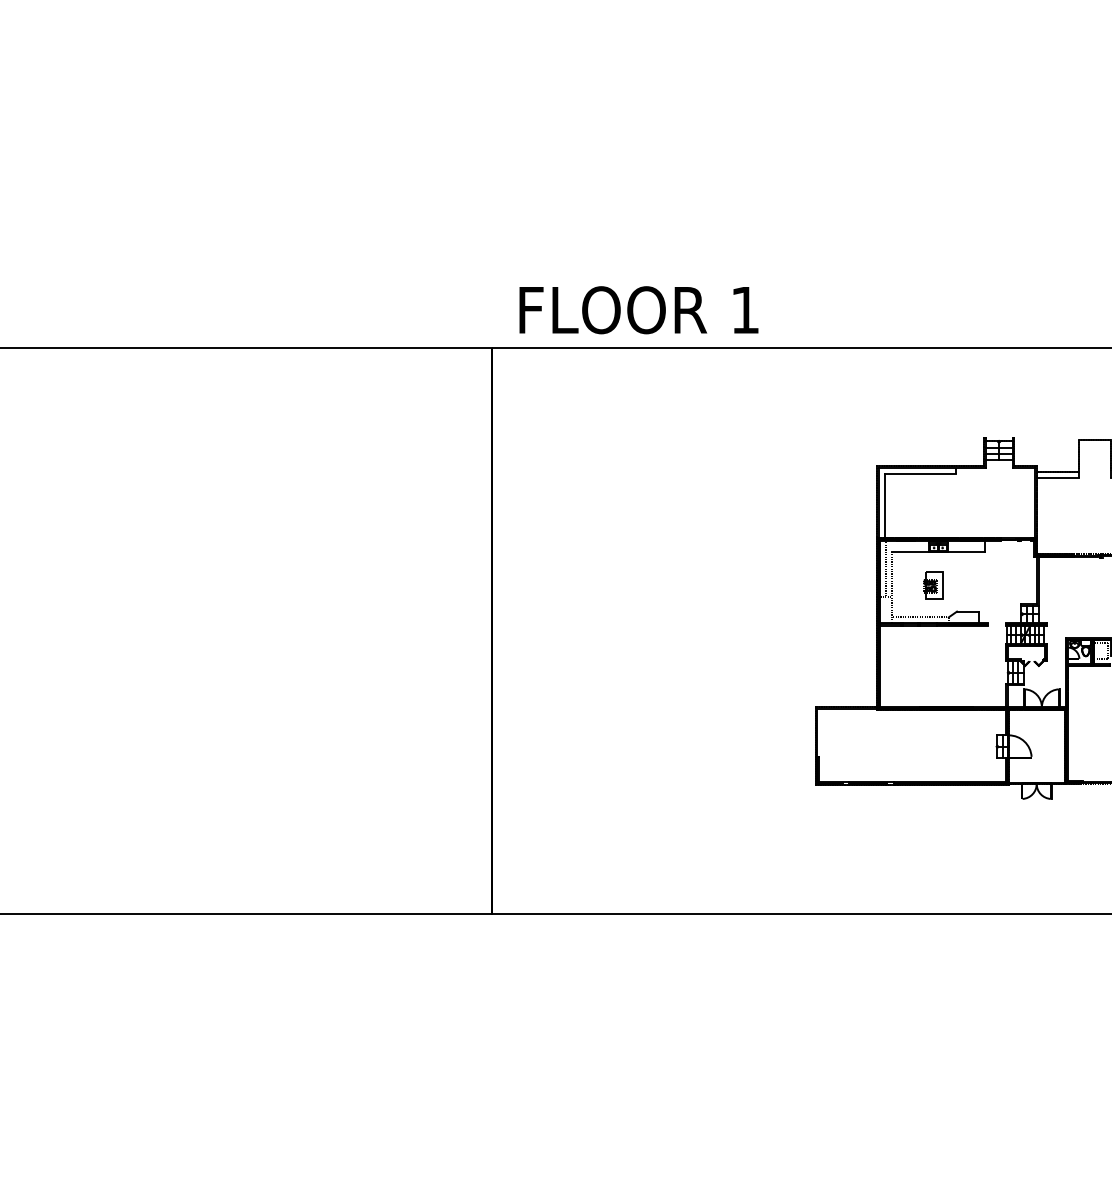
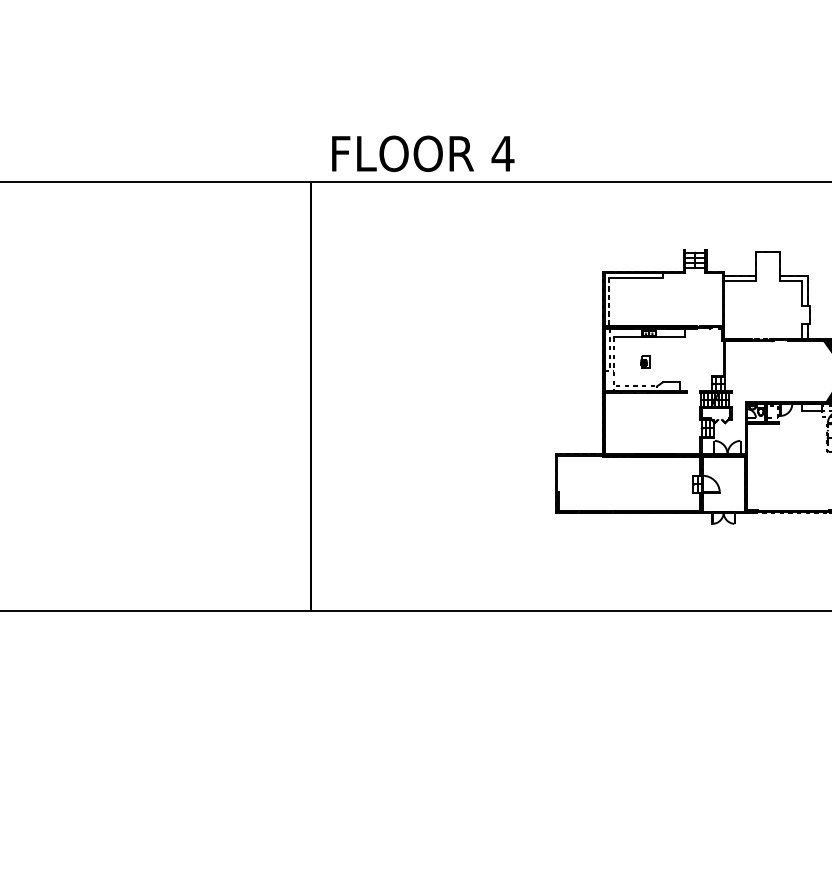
text: (745, 310) -> (503, 154), 1 -> 4
line: (885, 506) -> (609, 302), solid -> dashed
part: (933, 585) -> (645, 362), size x0.6

